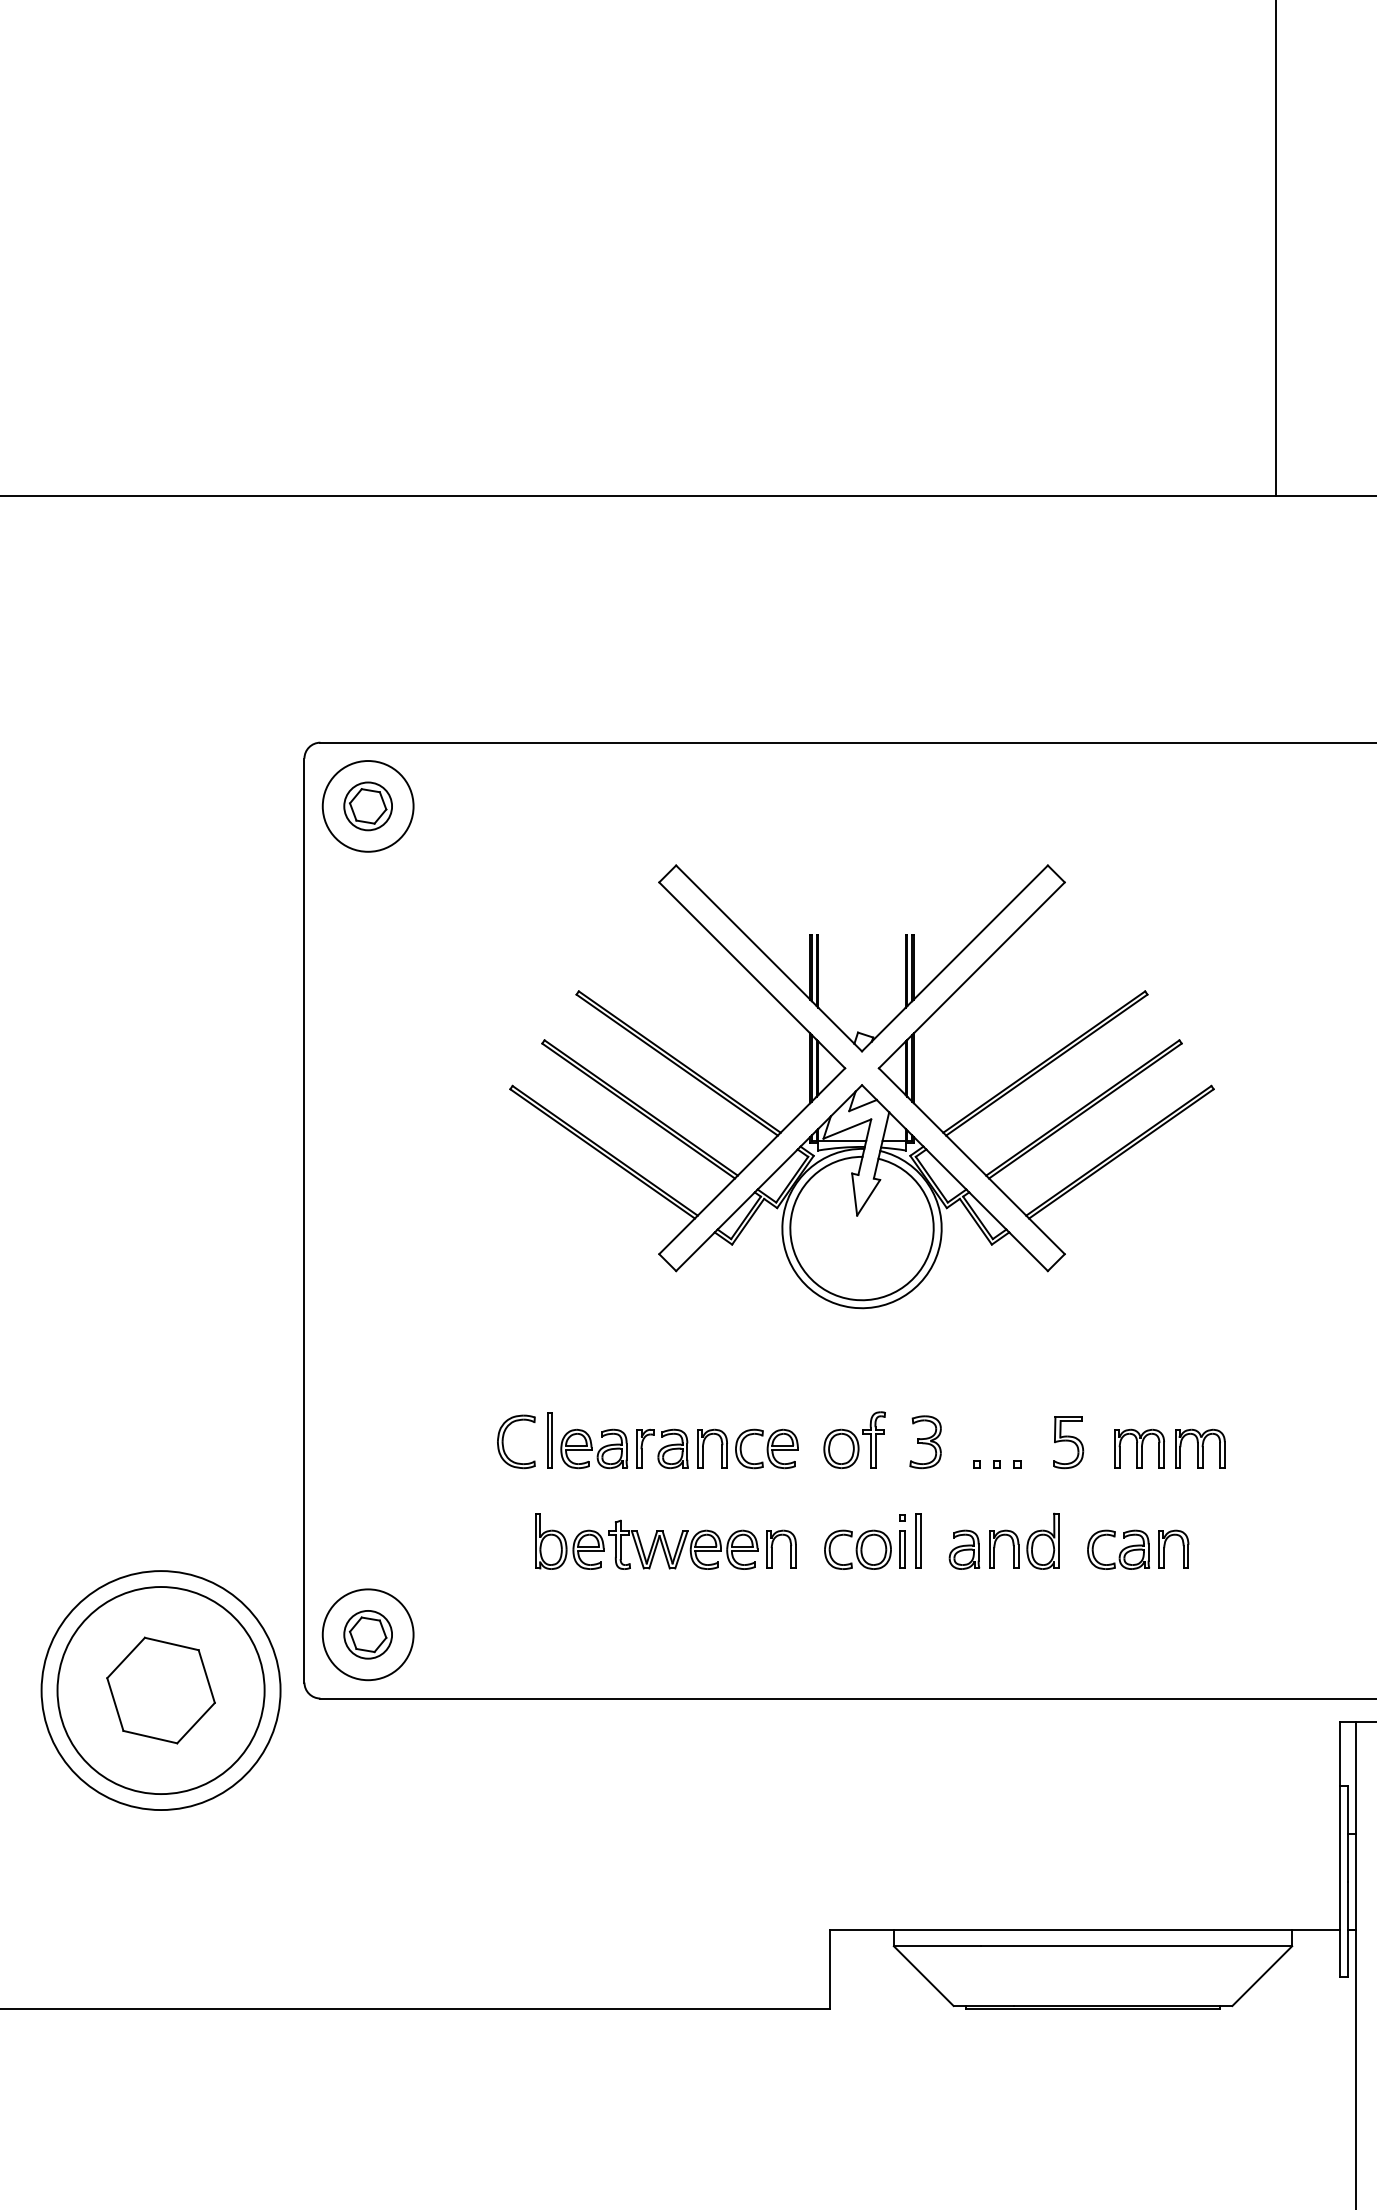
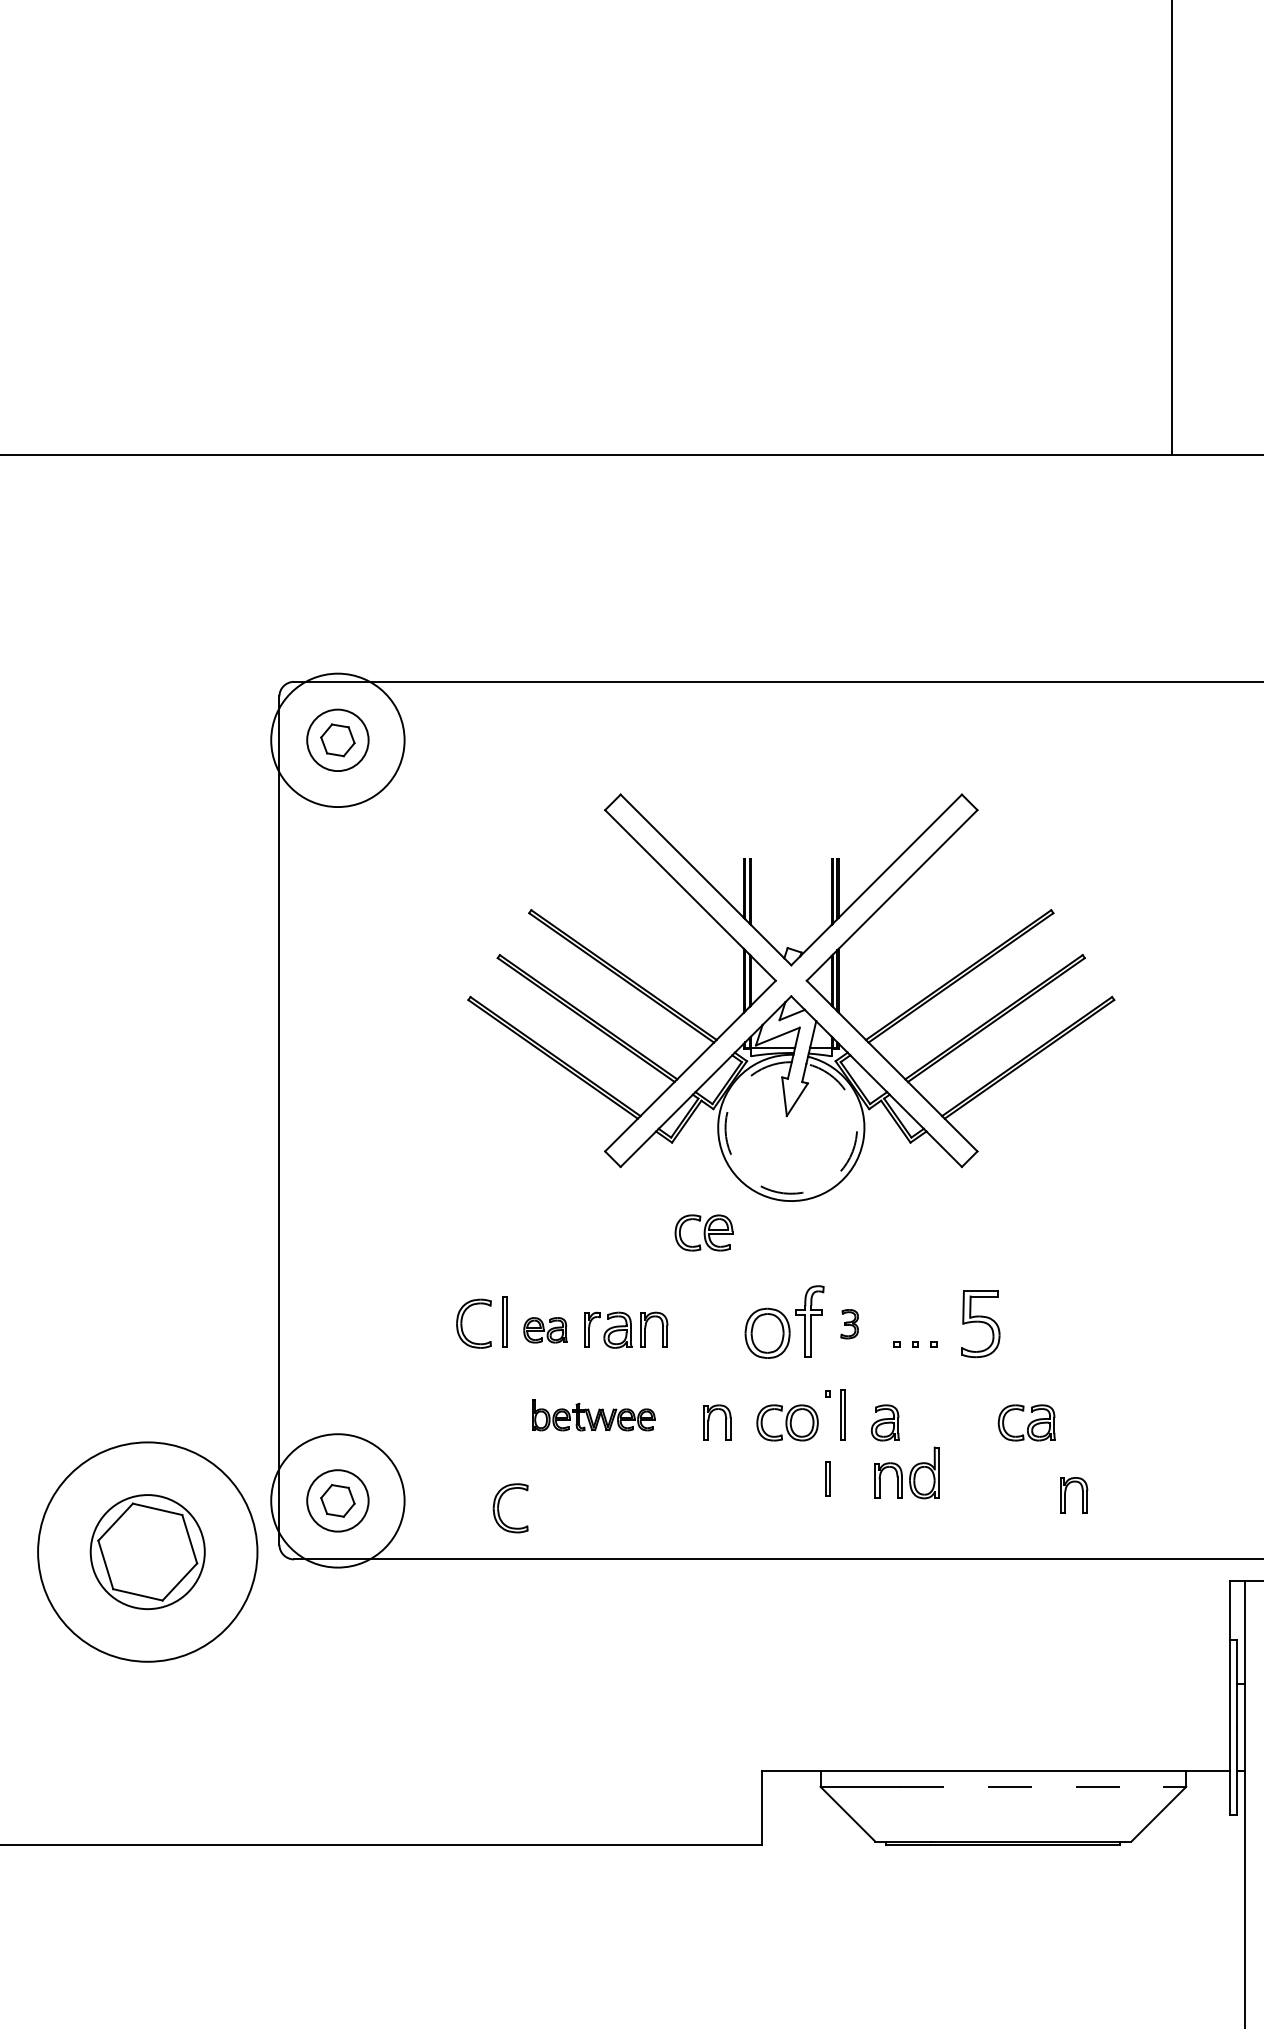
circle: (367, 806) -> (337, 740), size x1.6
circle: (368, 806) -> (338, 740), size x1.4
arc: (853, 1299) -> (783, 1193), solid -> dashed
part: (854, 1440) -> (784, 1322), size x1.4
part: (925, 1442) -> (849, 1324), size x0.6
part: (1068, 1442) -> (980, 1324), size x1.4
part: (593, 1448) -> (544, 1329), size x0.7
part: (766, 1448) -> (703, 1232), moved
part: (1139, 1448) -> (1046, 1329), removed
part: (1200, 1448) -> (1102, 1329), removed
part: (1024, 1540) -> (907, 1472), moved
part: (646, 1541) -> (593, 1415), size x0.6
part: (1165, 1547) -> (1066, 1493), moved
part: (902, 1549) -> (828, 1478), moved
circle: (367, 1634) -> (337, 1500), size x1.6
circle: (368, 1634) -> (338, 1500), size x1.4
part: (544, 1637) -> (499, 1503), added
circle: (160, 1690) -> (147, 1552), size x0.6
line: (1136, 1946) -> (1043, 1787), solid -> dashed

